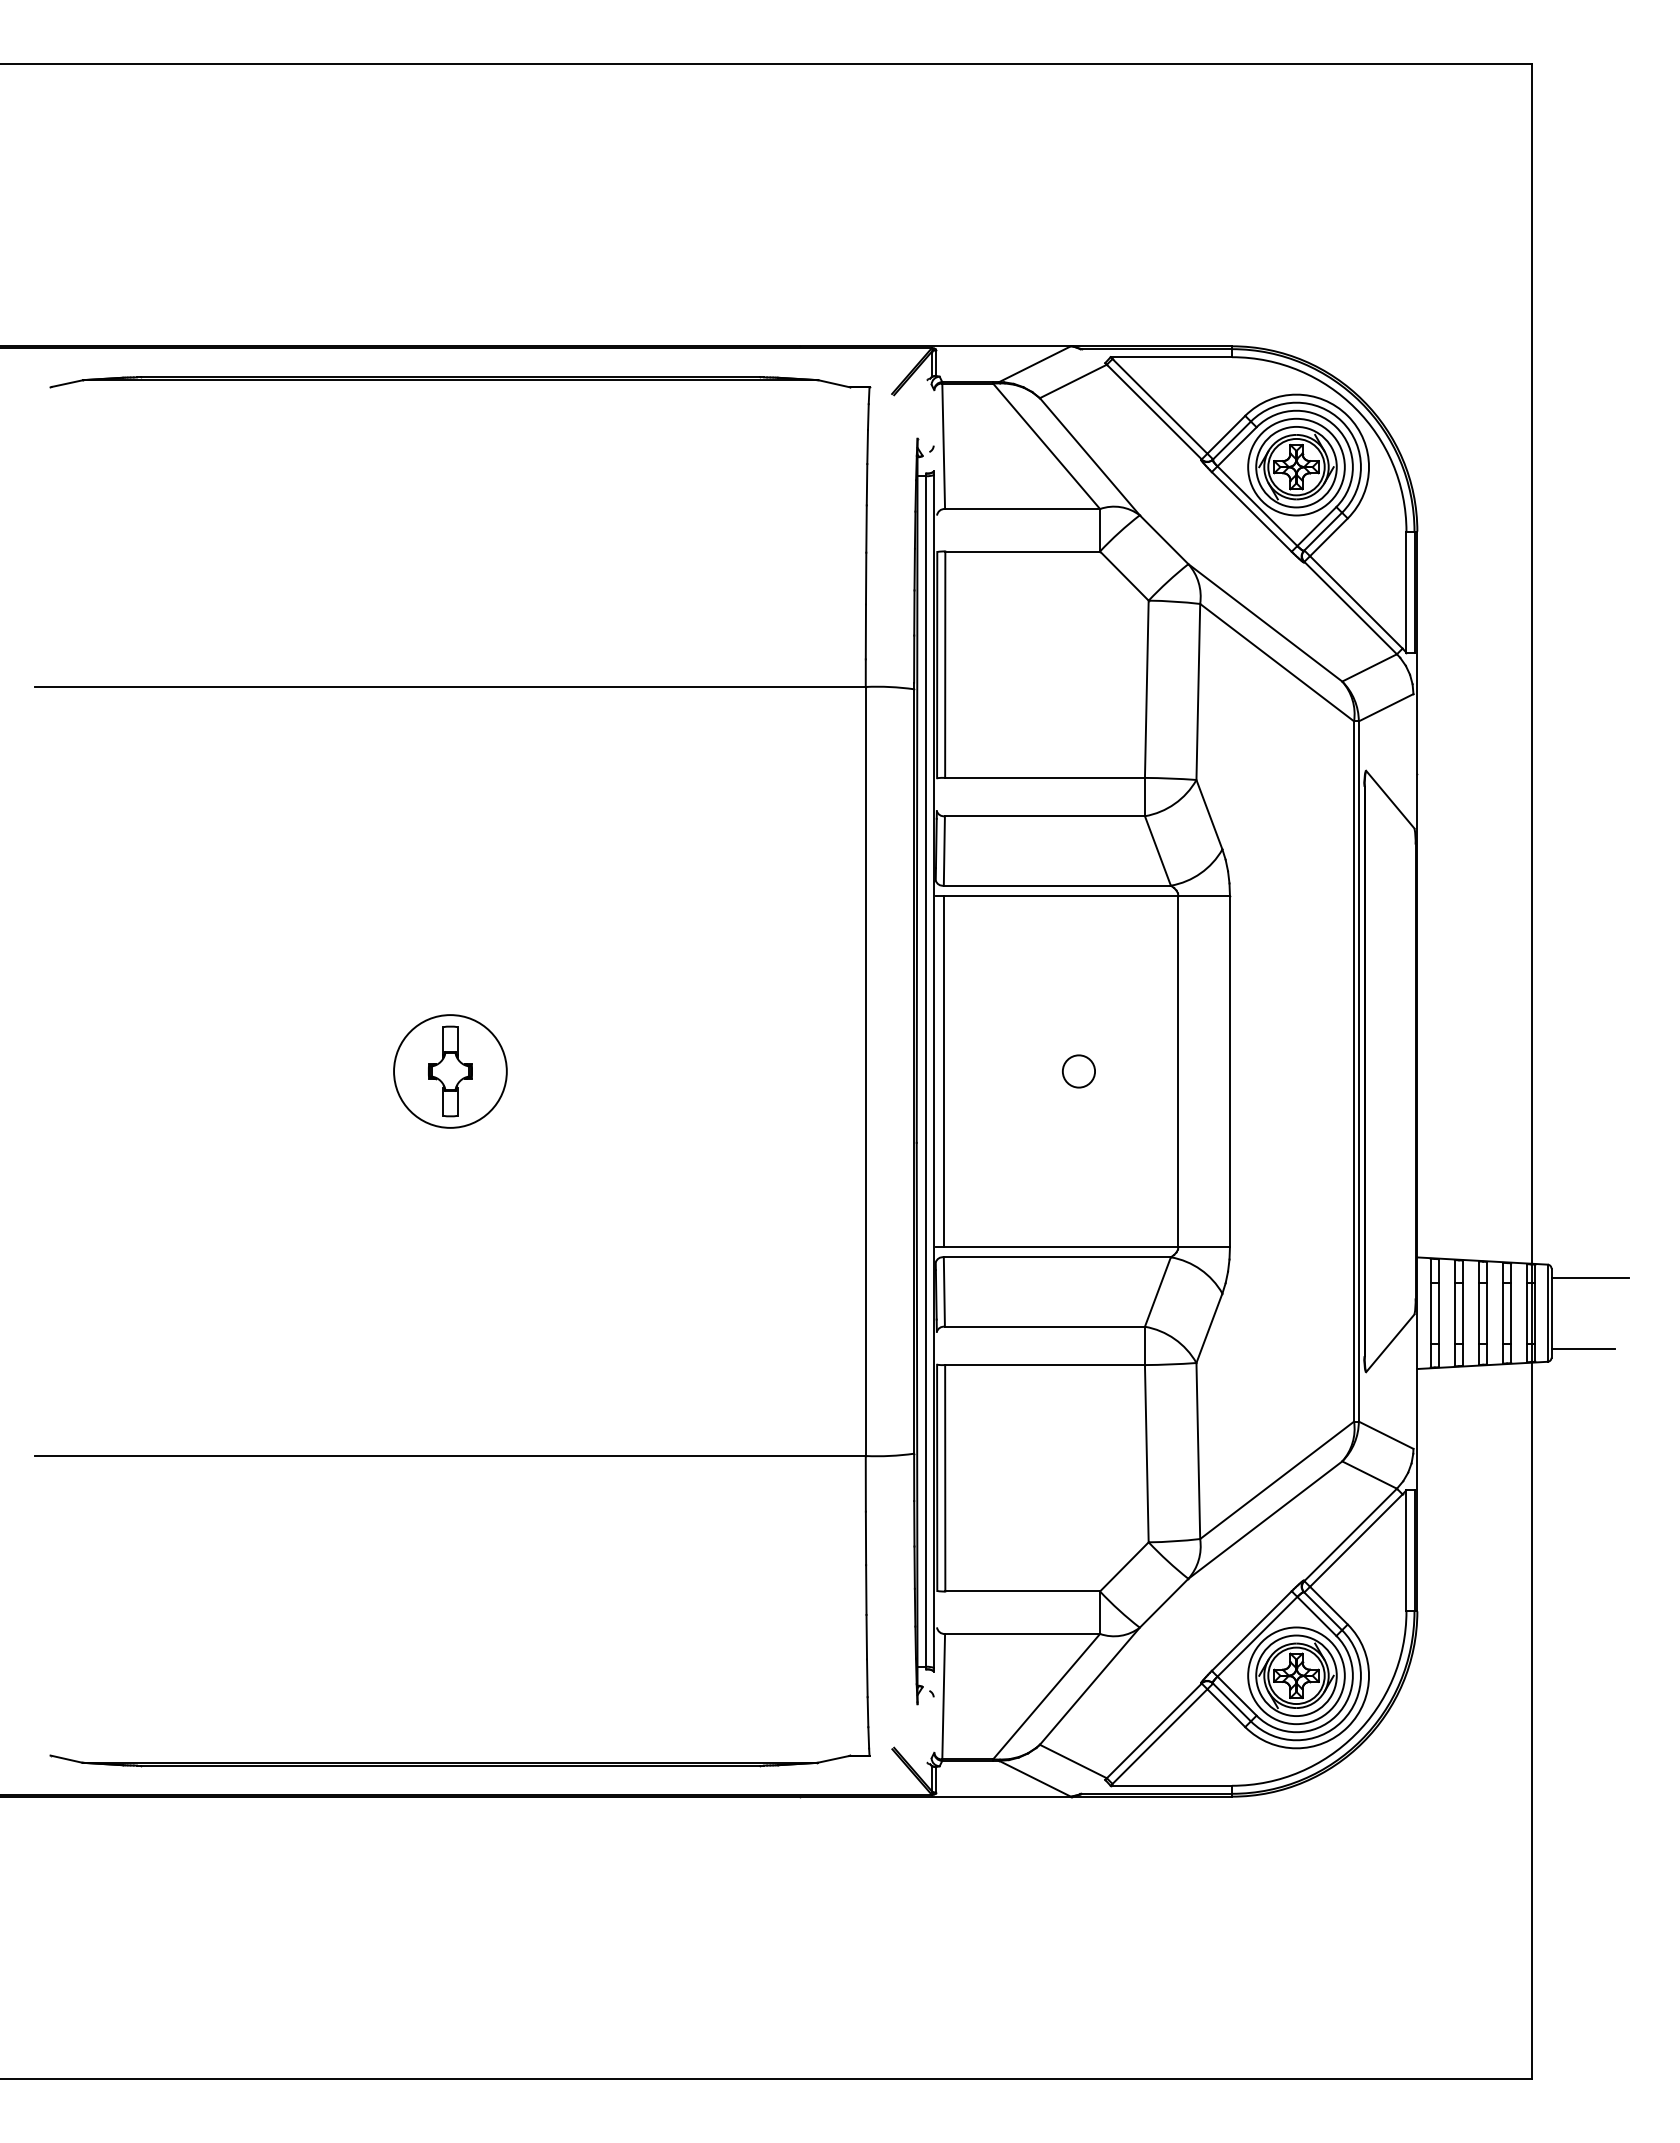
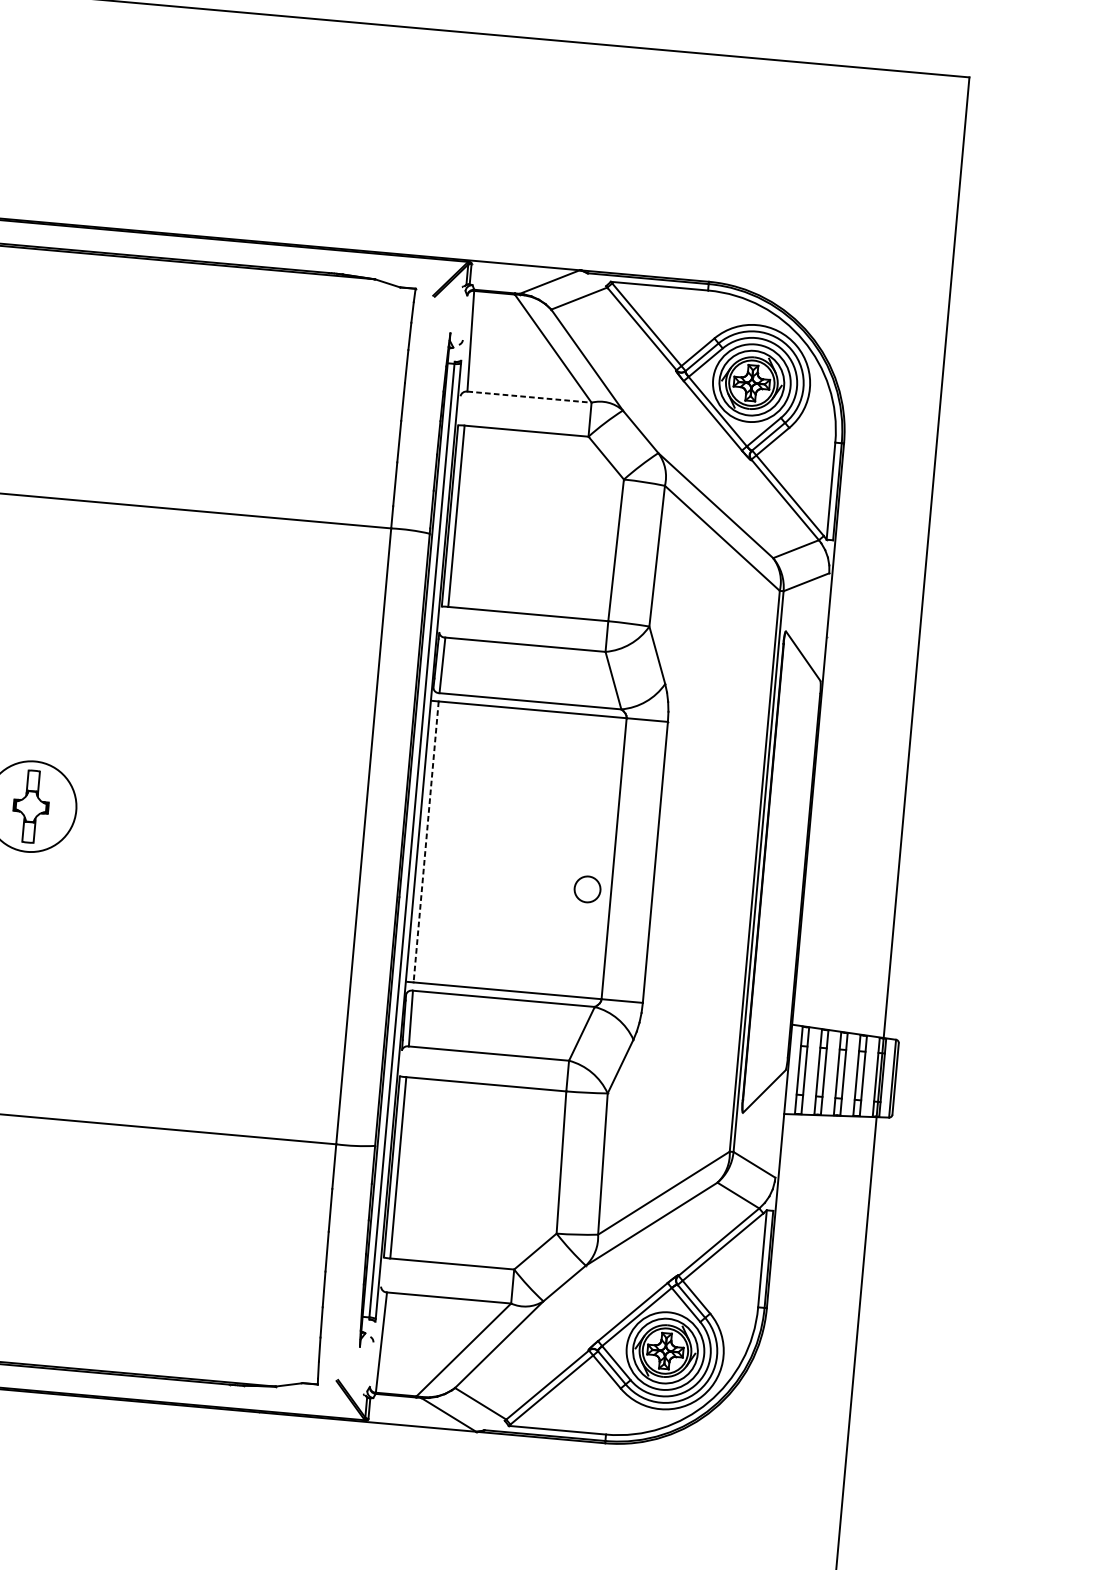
line: (1022, 509) -> (529, 397), solid -> dashed
line: (943, 1071) -> (425, 841), solid -> dashed
circle: (1078, 1071) -> (587, 889), moved
line: (1590, 1277) -> (929, 1053), removed
line: (1582, 1348) -> (917, 1109), removed

